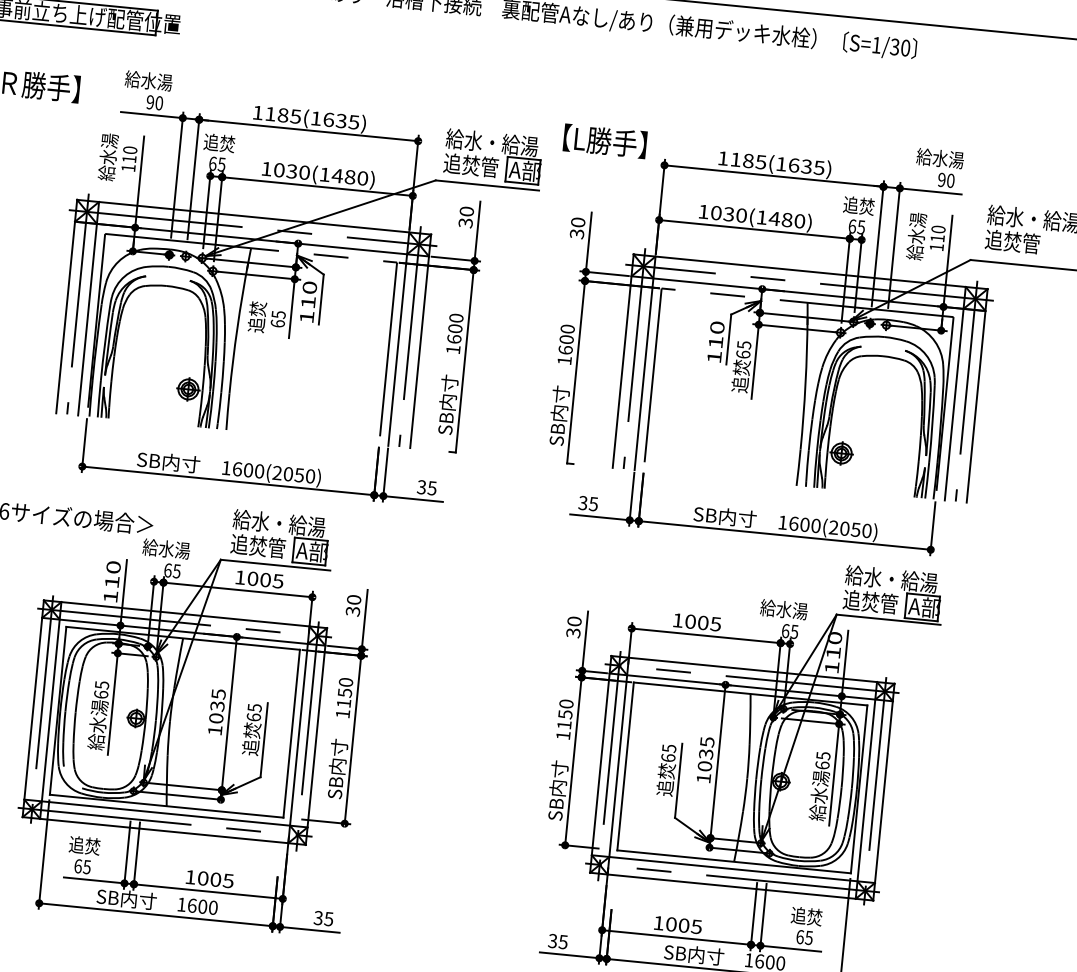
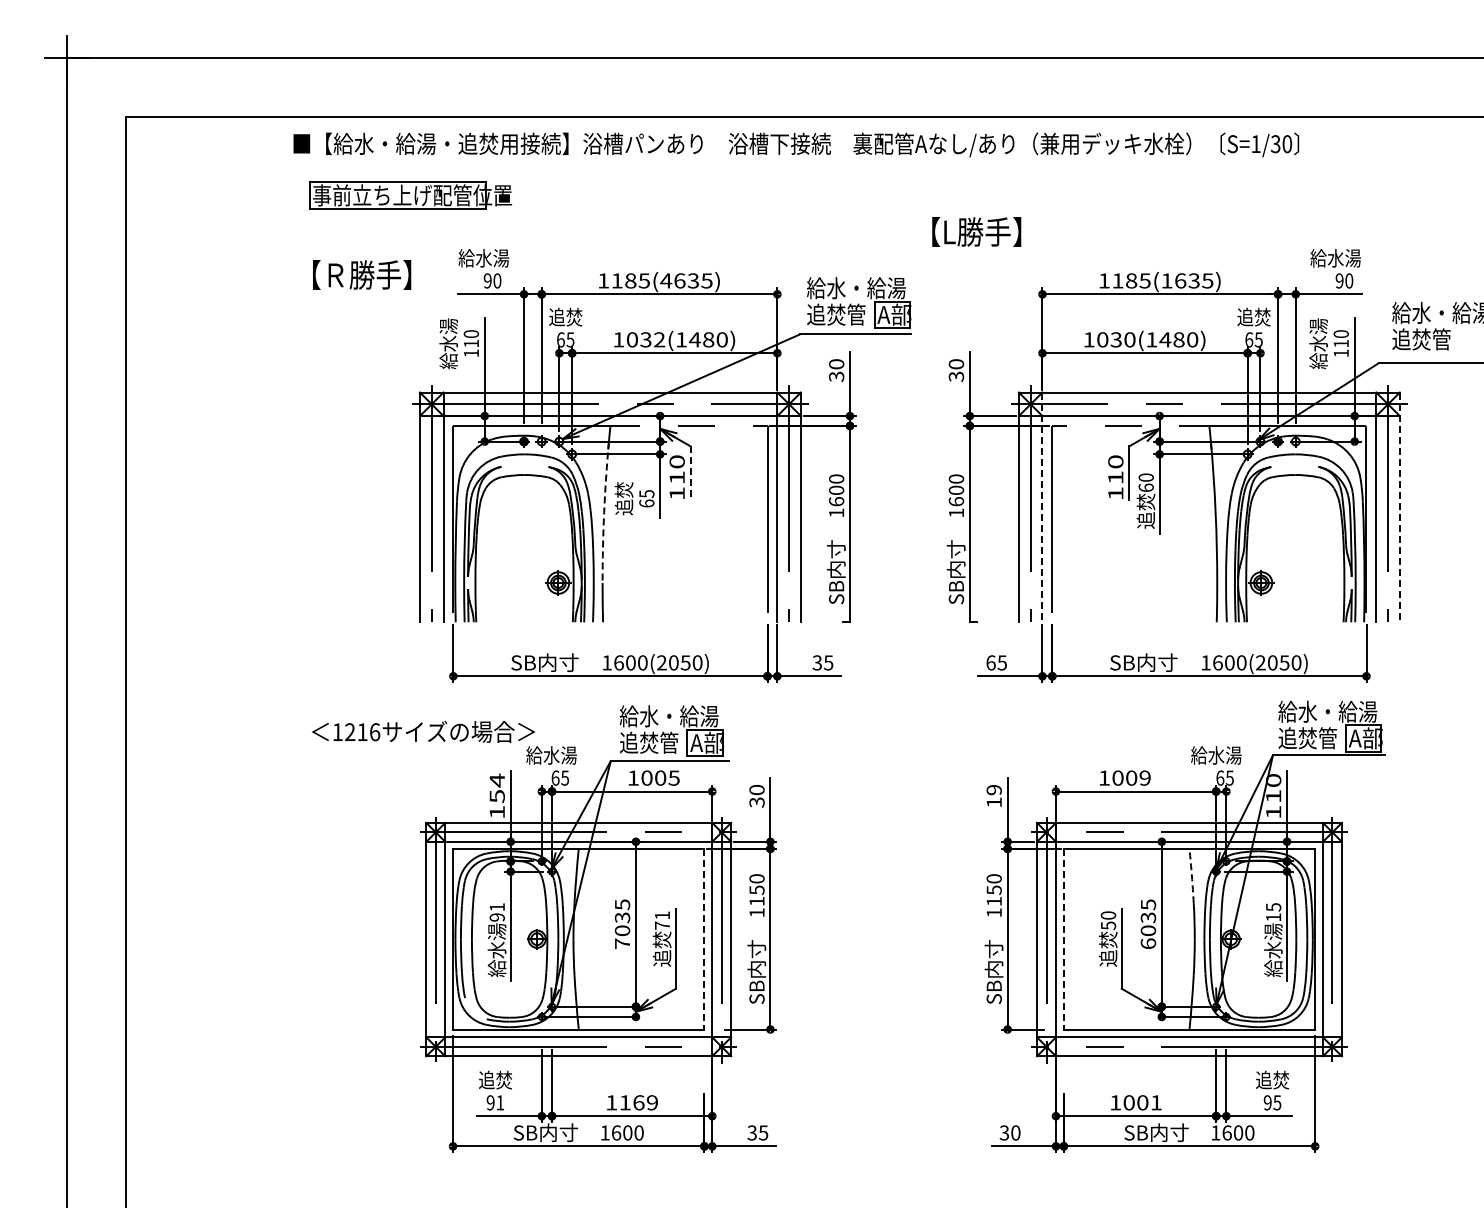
text: (316, 118) -> (666, 280), 1185(1635) -> 1185(4635)
text: (605, 140) -> (976, 231), moved
text: (304, 172) -> (659, 339), 1030(1480) -> 1032(1480)
line: (321, 299) -> (690, 473), solid -> dashed
arc: (237, 328) -> (604, 512), solid -> dashed
text: (743, 344) -> (1145, 477), 65 -> 60
line: (645, 363) -> (1042, 507), solid -> dashed
line: (976, 395) -> (1399, 507), solid -> dashed
text: (582, 502) -> (990, 662), 35 -> 65
text: (112, 574) -> (496, 788), 110 -> 154
text: (715, 623) -> (1144, 777), 1005 -> 1009
text: (573, 627) -> (993, 796), 30 -> 19
text: (100, 689) -> (496, 912), 65 -> 91
text: (254, 712) -> (662, 920), 65 -> 71
arc: (749, 719) -> (1191, 876), solid -> dashed
text: (215, 730) -> (622, 943), 1035 -> 7035
line: (291, 734) -> (704, 939), solid -> dashed
text: (668, 753) -> (1108, 920), 65 -> 50
text: (822, 765) -> (1273, 917), 65 -> 15
line: (625, 766) -> (1063, 939), solid -> dashed
text: (703, 778) -> (1148, 943), 1035 -> 6035
text: (82, 866) -> (495, 1102), 65 -> 91
text: (215, 879) -> (638, 1102), 1005 -> 1169
text: (695, 926) -> (1155, 1102), 1005 -> 1001
text: (799, 936) -> (1267, 1102), 65 -> 95
text: (563, 941) -> (1015, 1132), 35 -> 30

